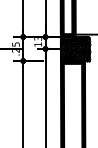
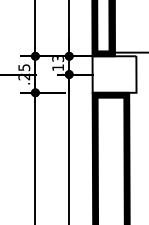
hatch: (74, 49) -> (113, 75), removed

